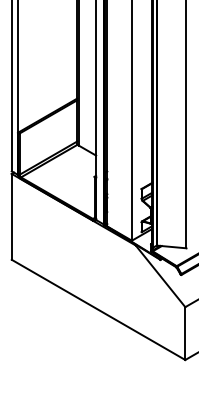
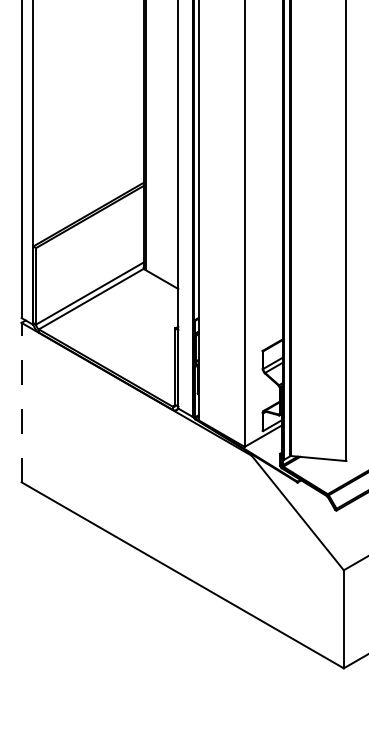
line: (11, 216) -> (21, 401), solid -> dashed

